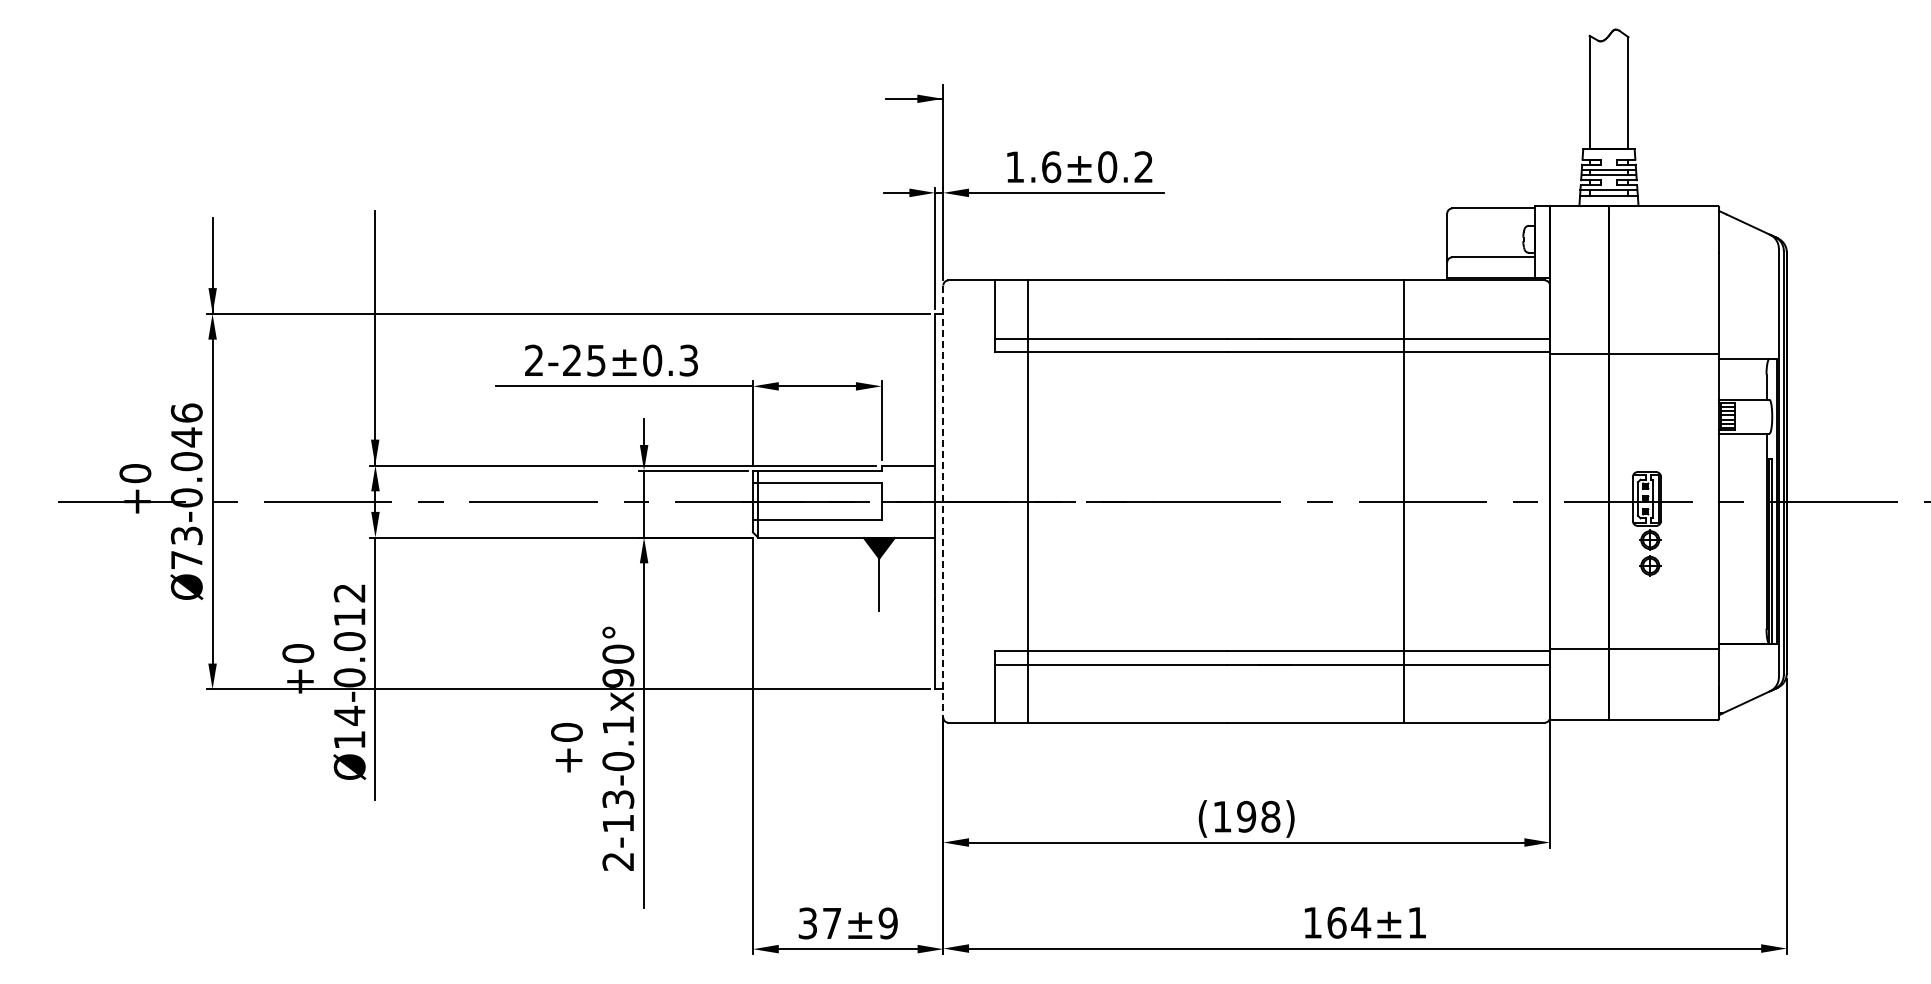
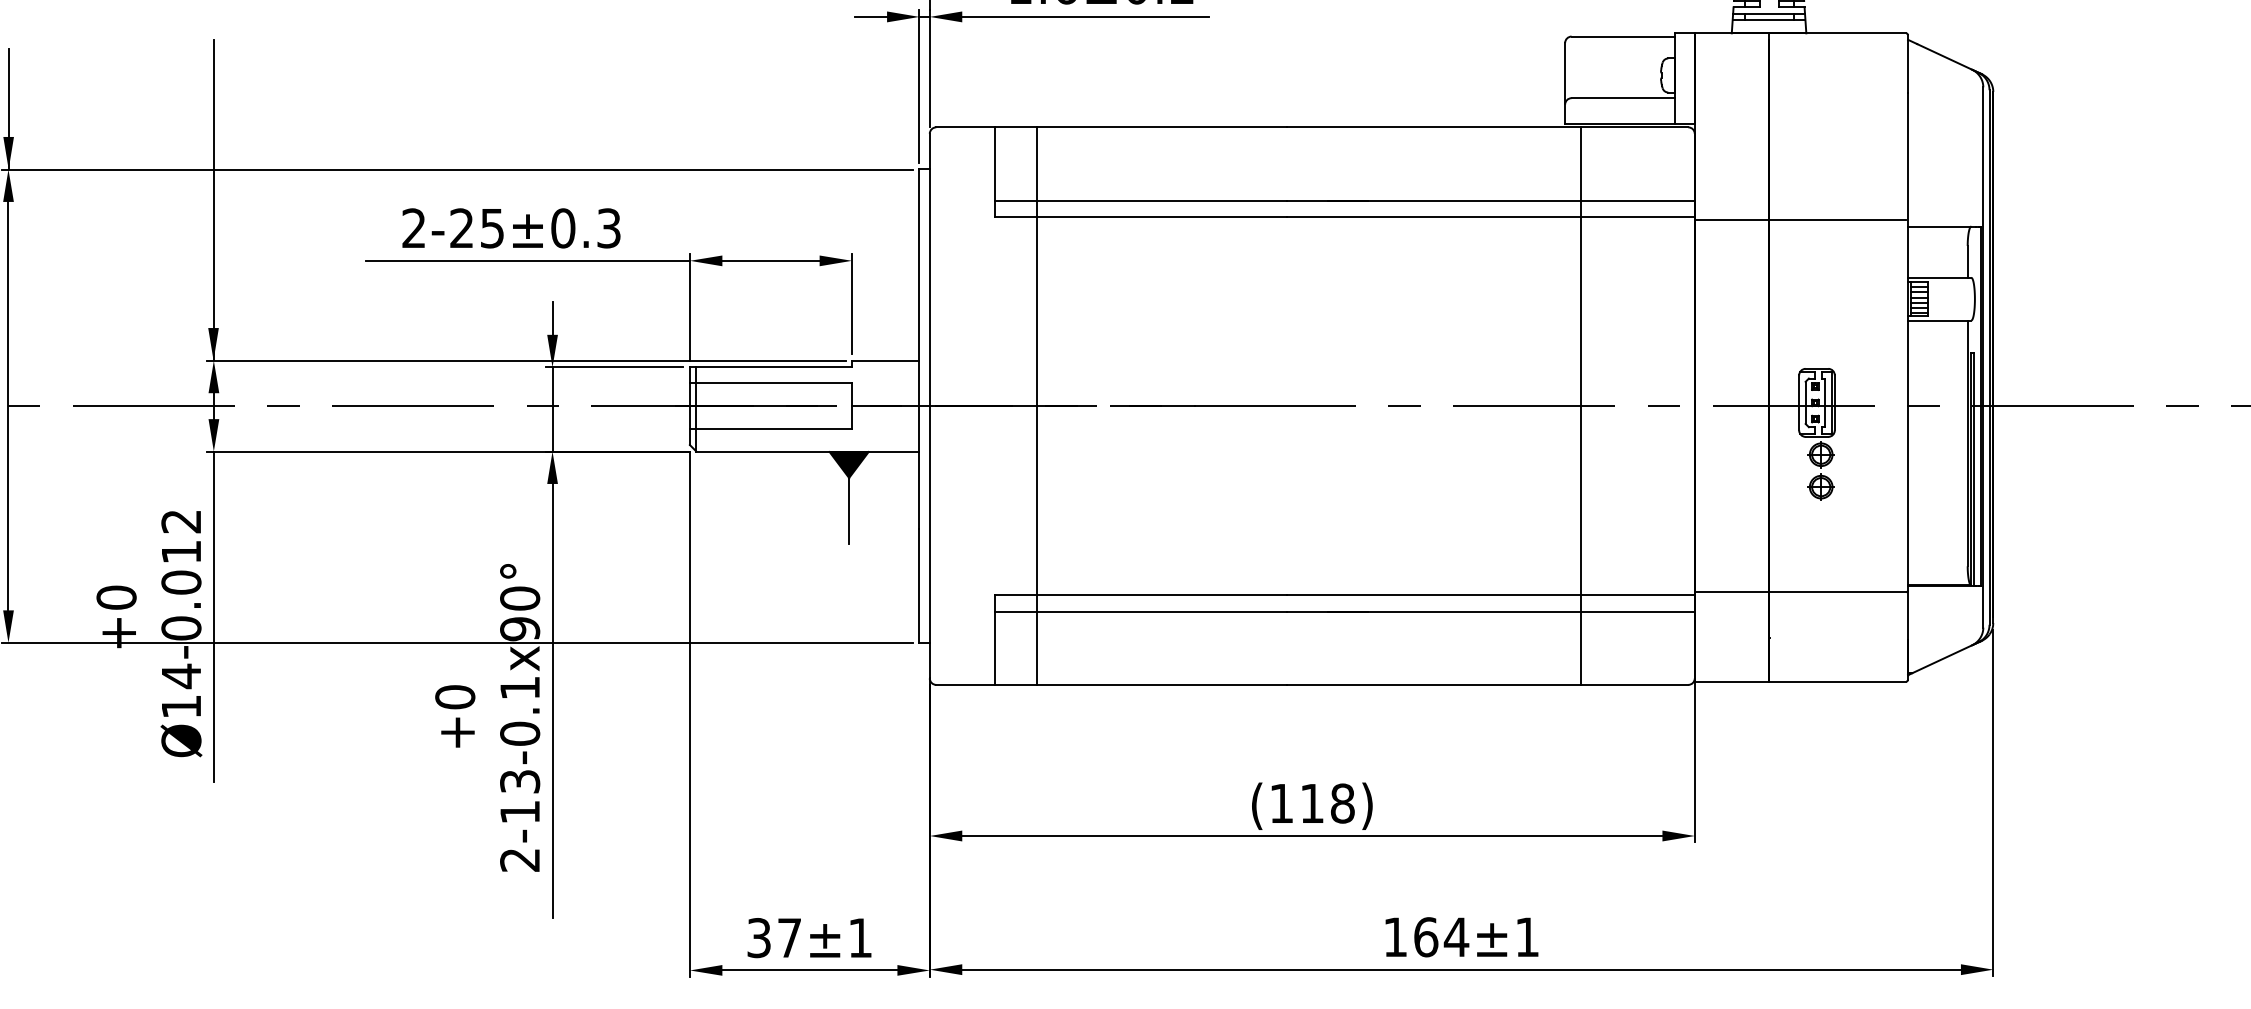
line: (943, 501) -> (930, 406), dashed -> solid
line: (1404, 501) -> (1581, 406), moved
text: (1246, 816) -> (1312, 803), (198) -> (118)
text: (887, 923) -> (859, 938), 37±9 -> 37±1

